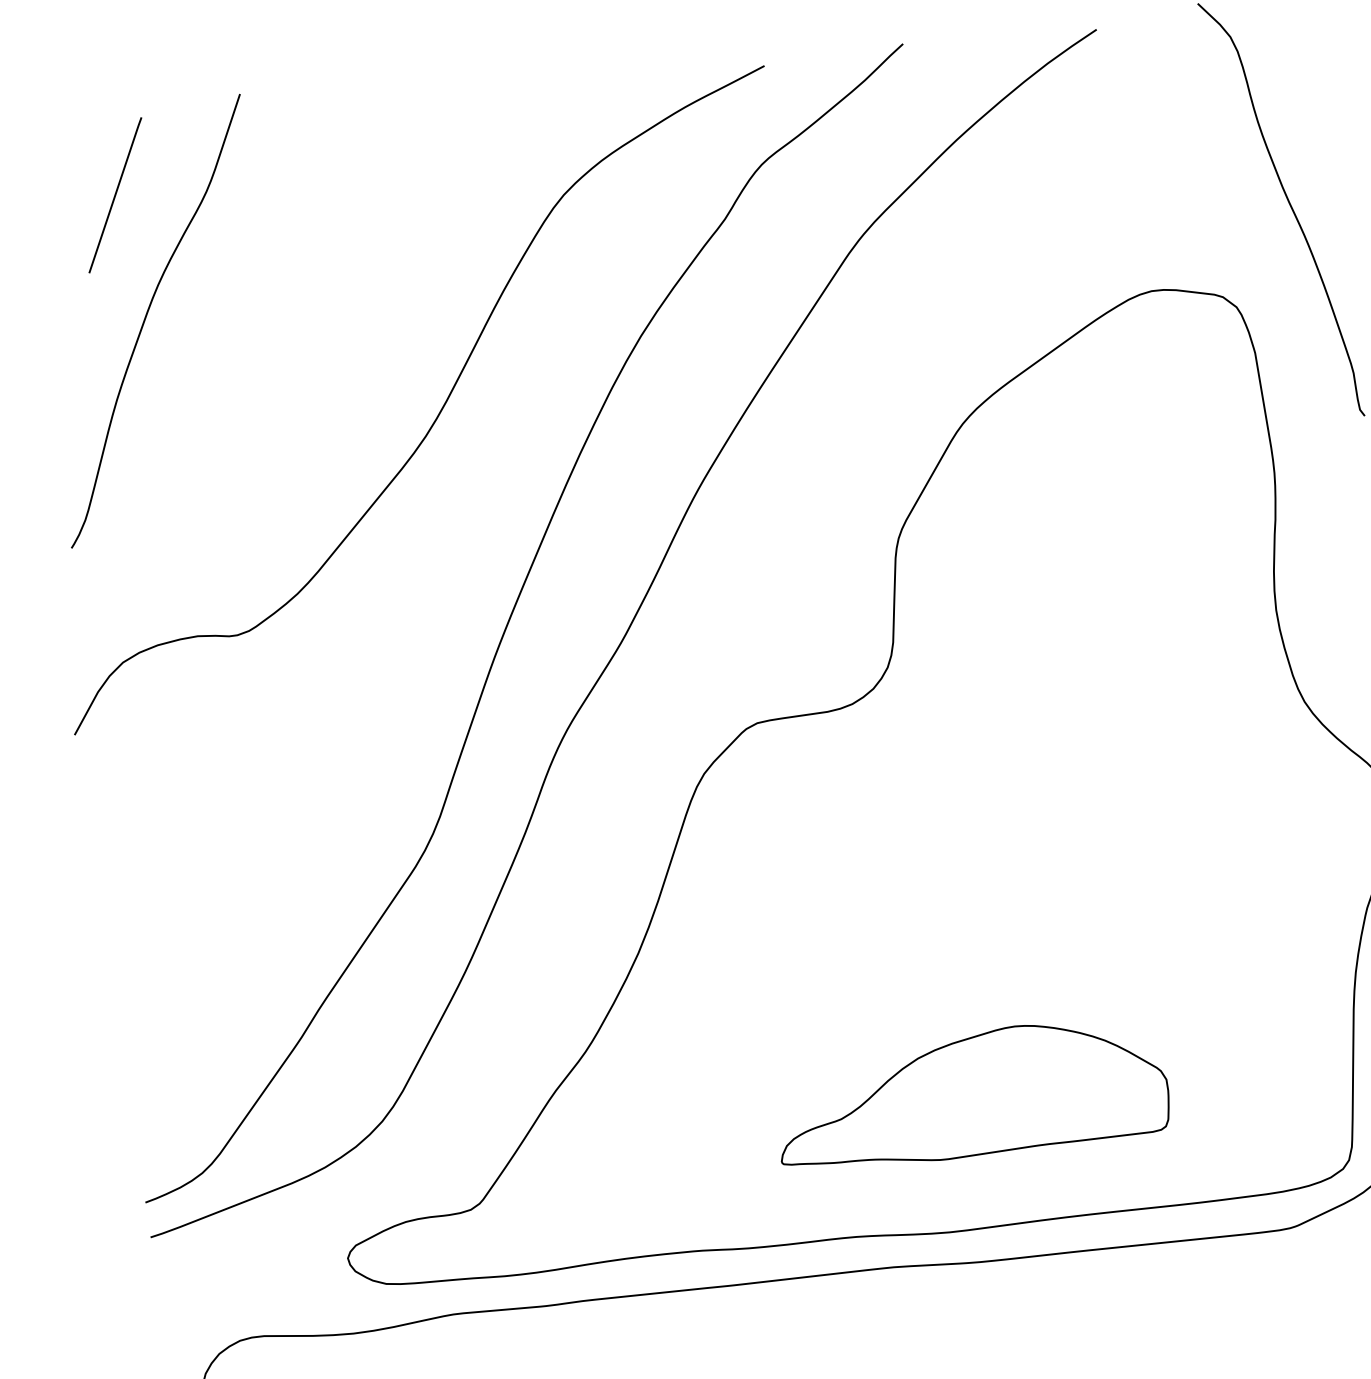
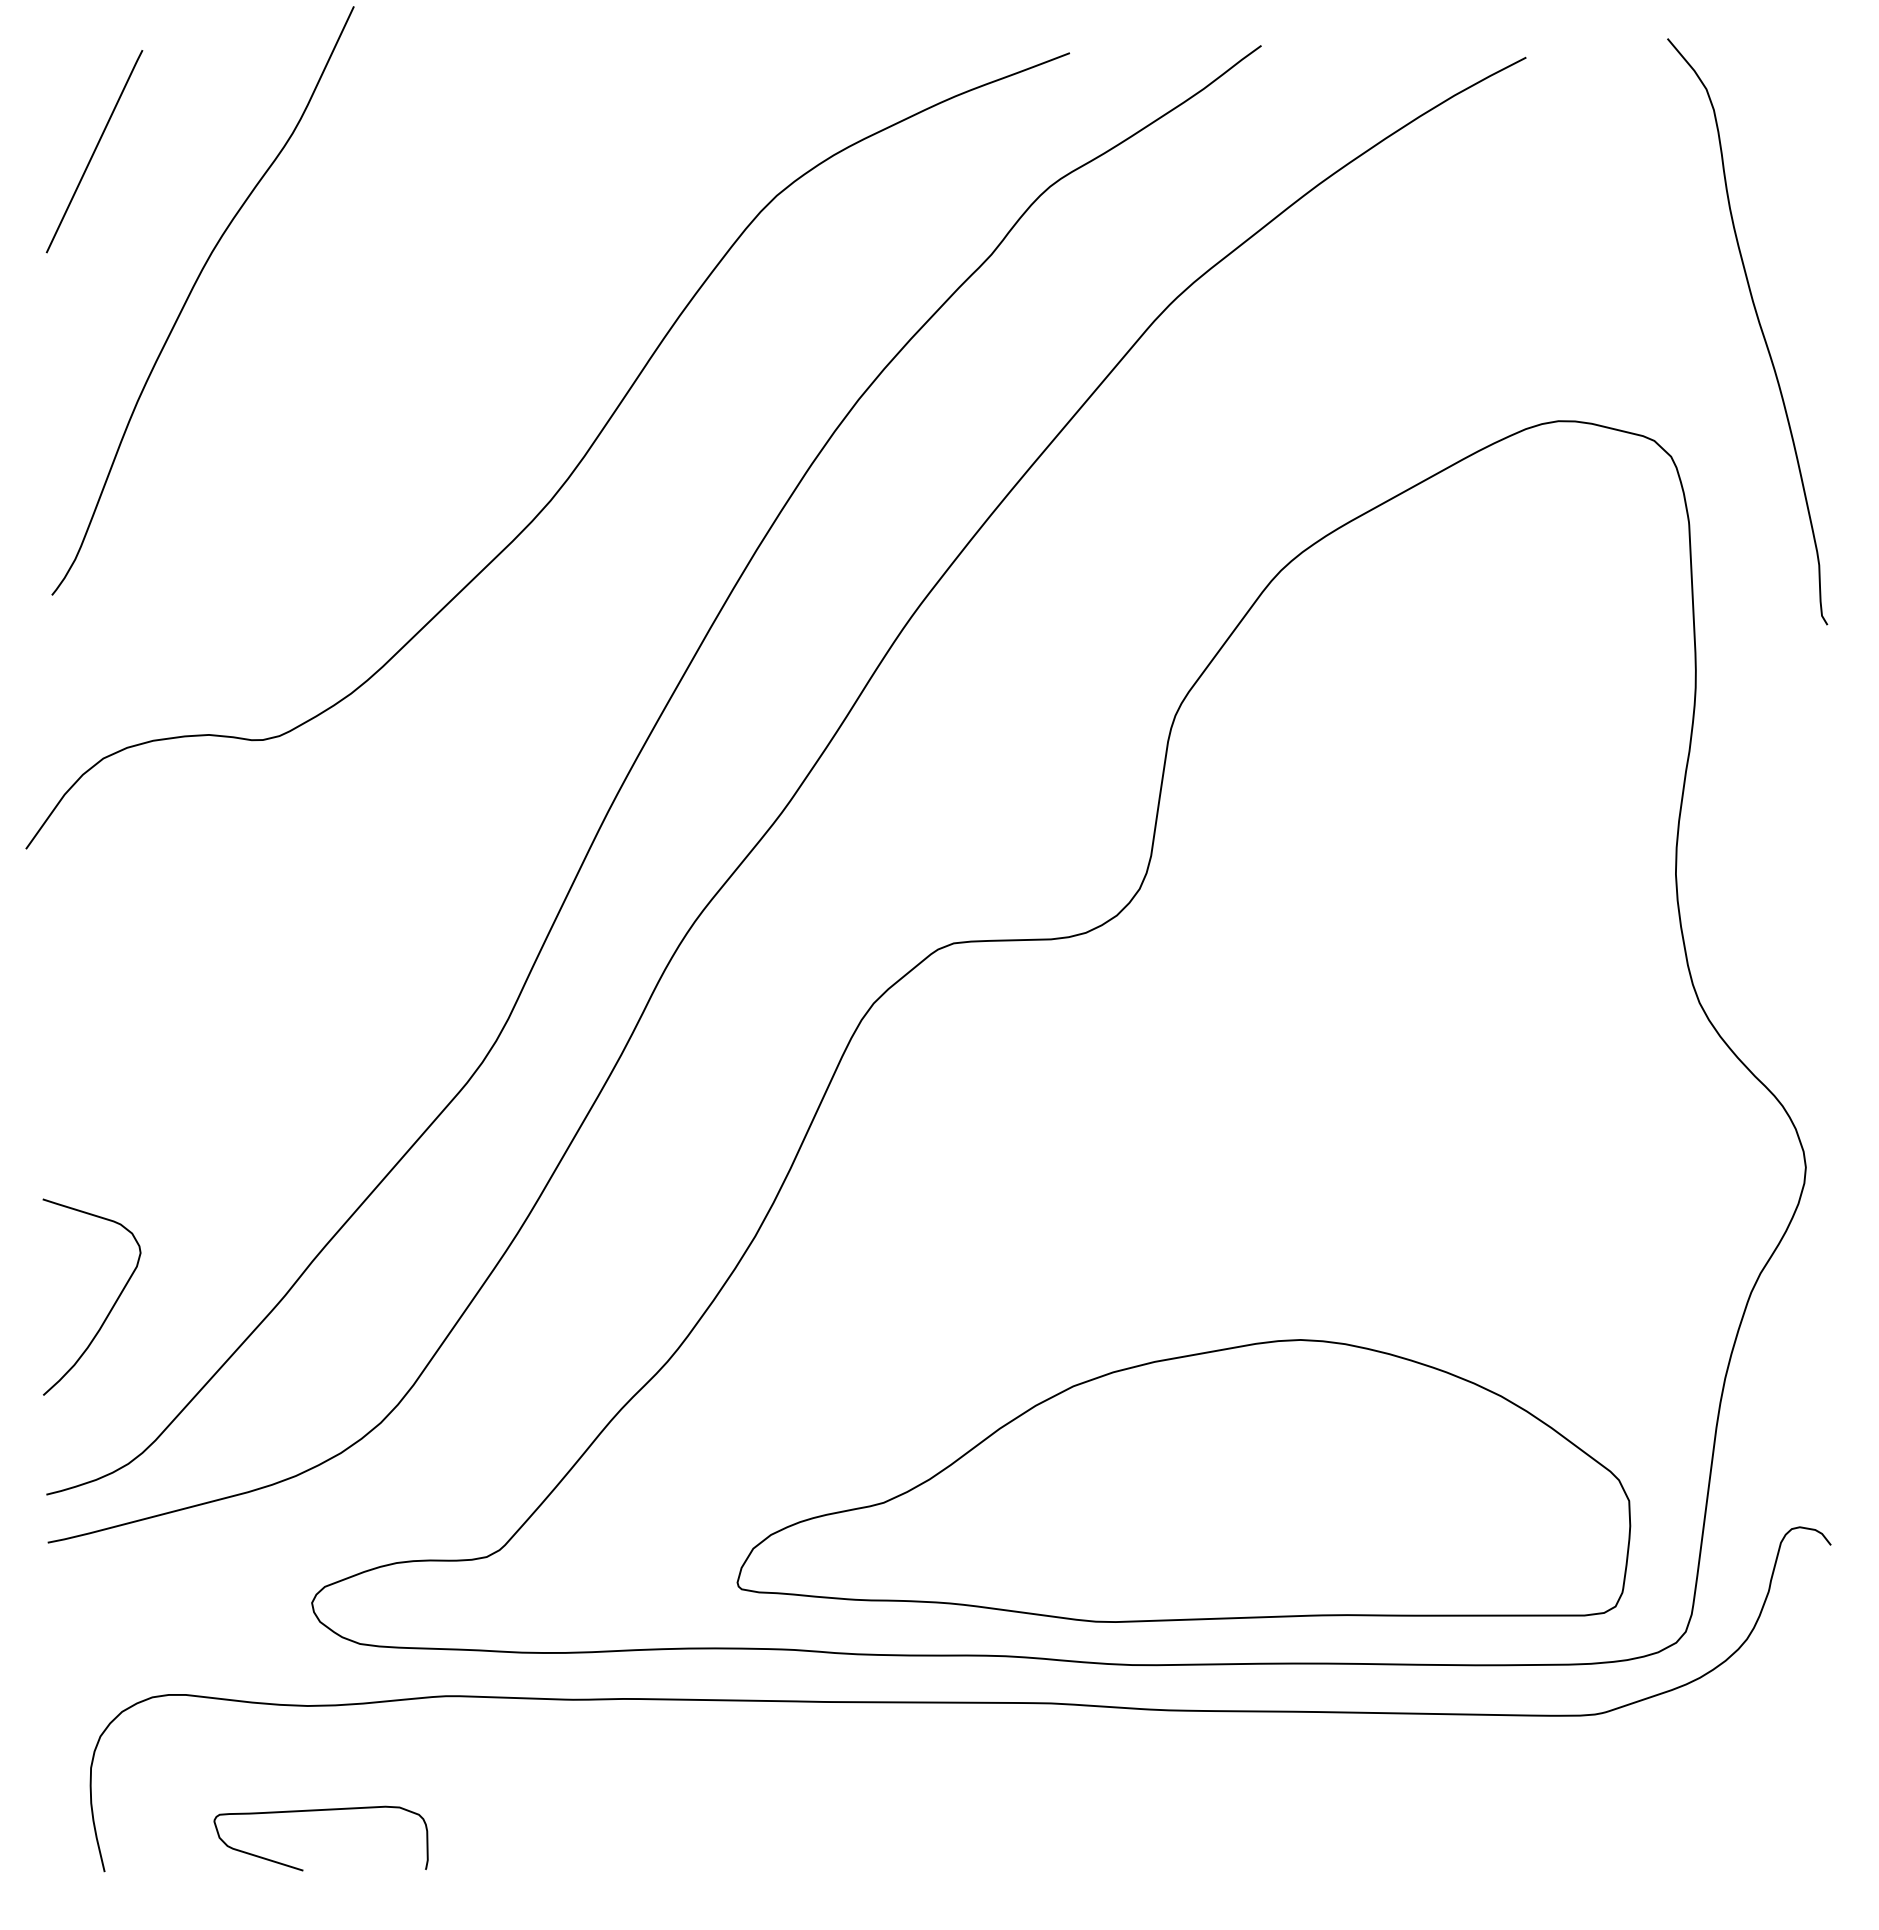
line: (115, 195) -> (94, 151), moved
curve: (175, 1063) -> (109, 1310), added
part: (970, 1093) -> (1183, 1480), size x1.67

